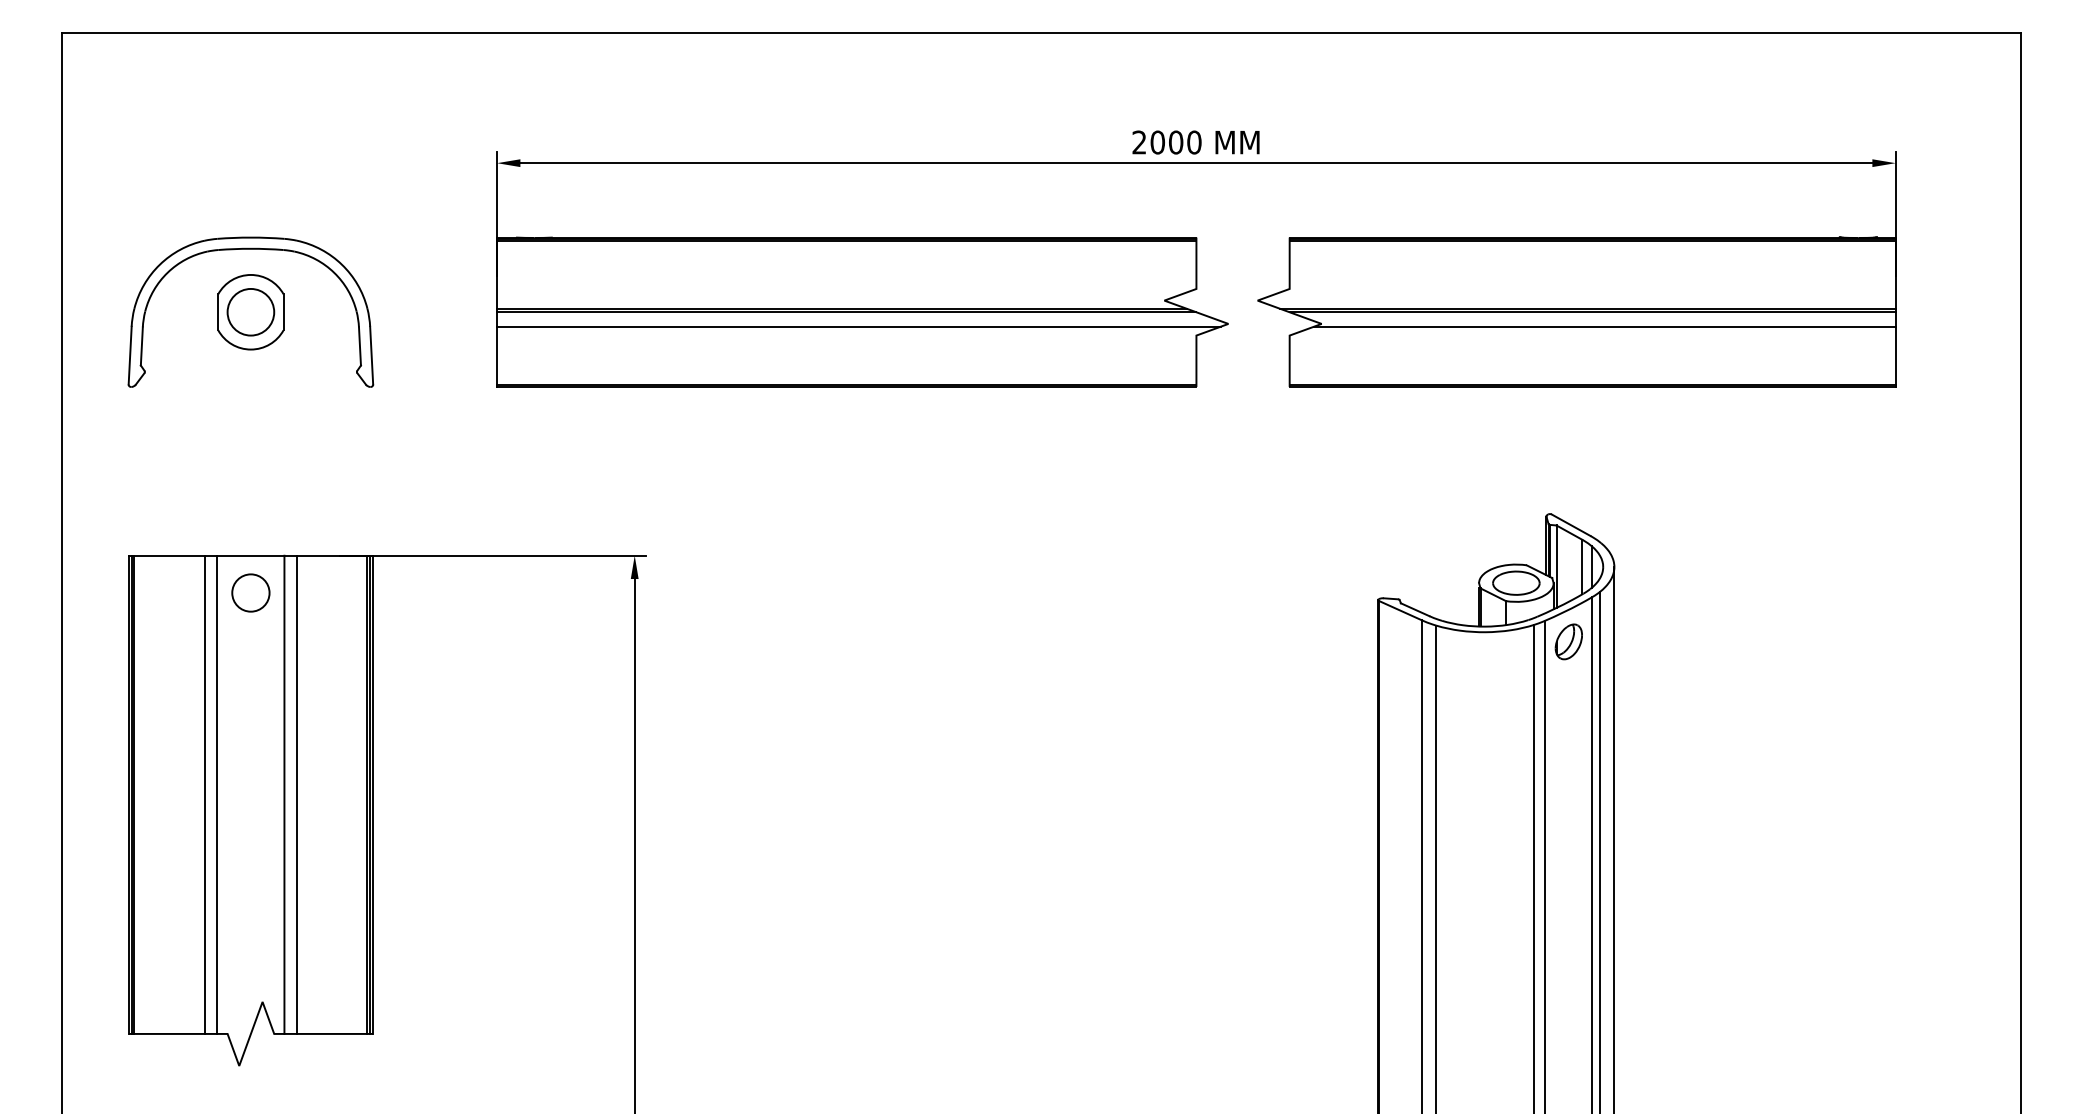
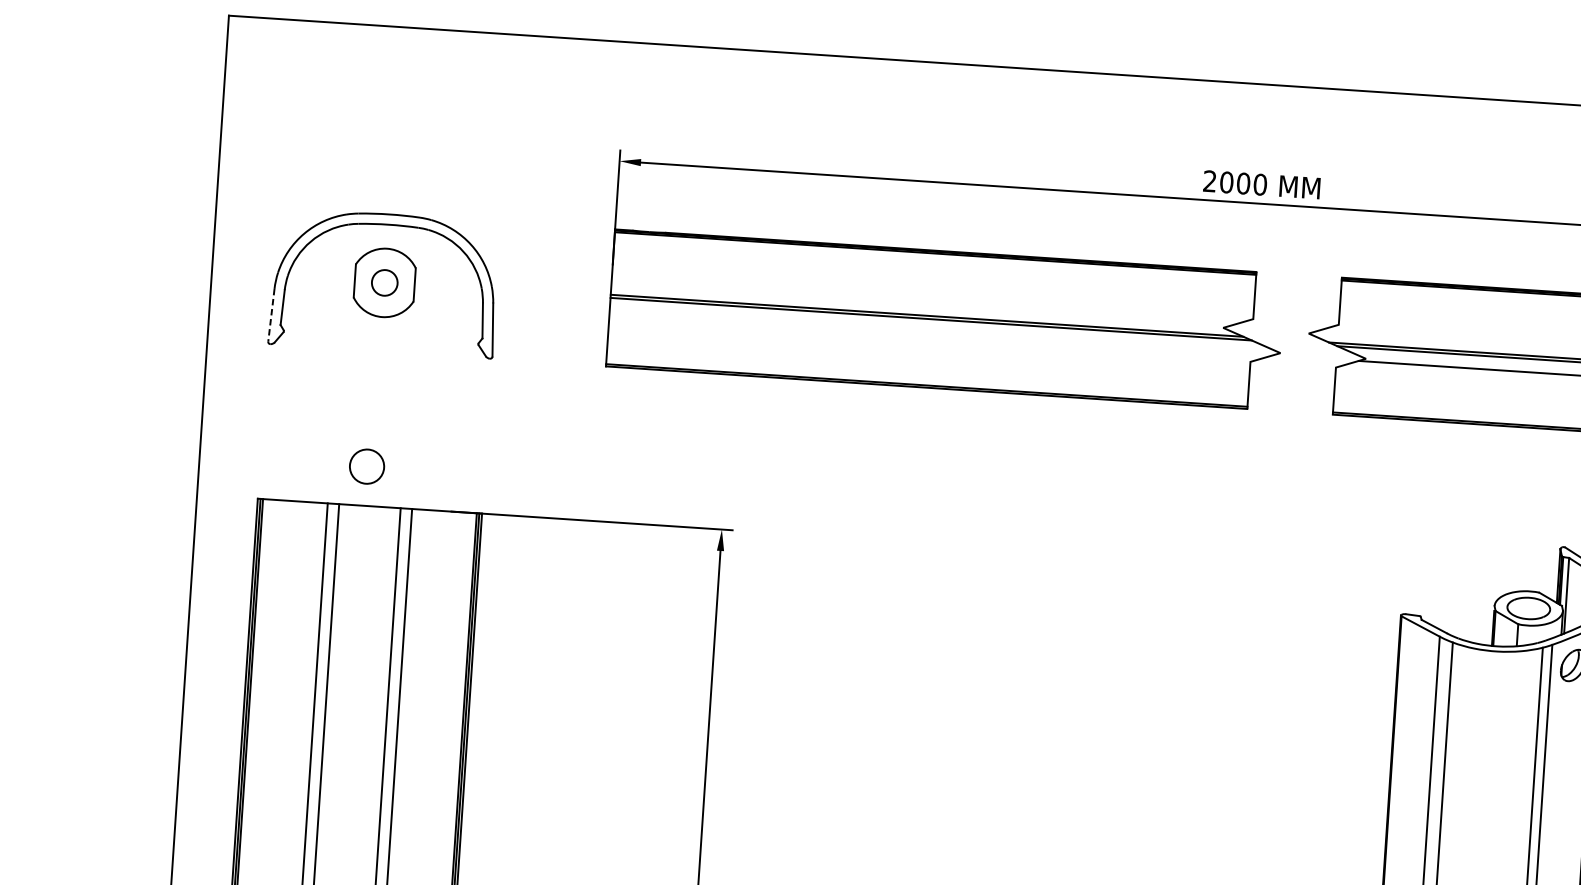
circle: (250, 311) -> (384, 282), size x0.6
line: (858, 326) -> (941, 332), removed
line: (130, 355) -> (271, 315), solid -> dashed
circle: (250, 592) -> (366, 466), moved

